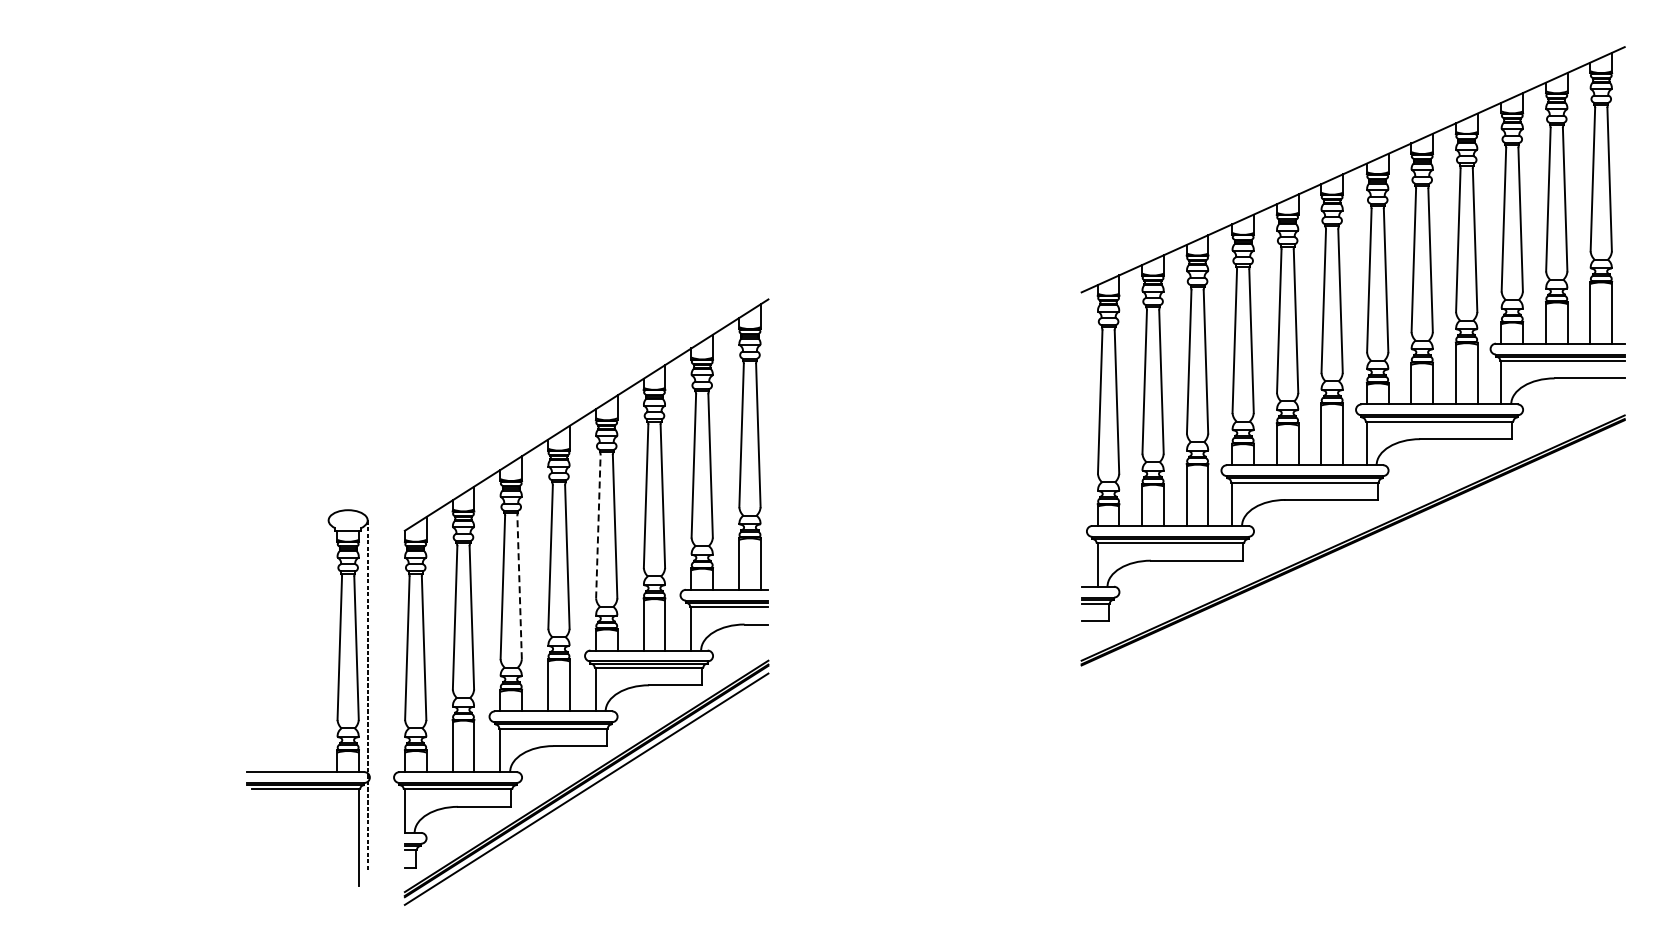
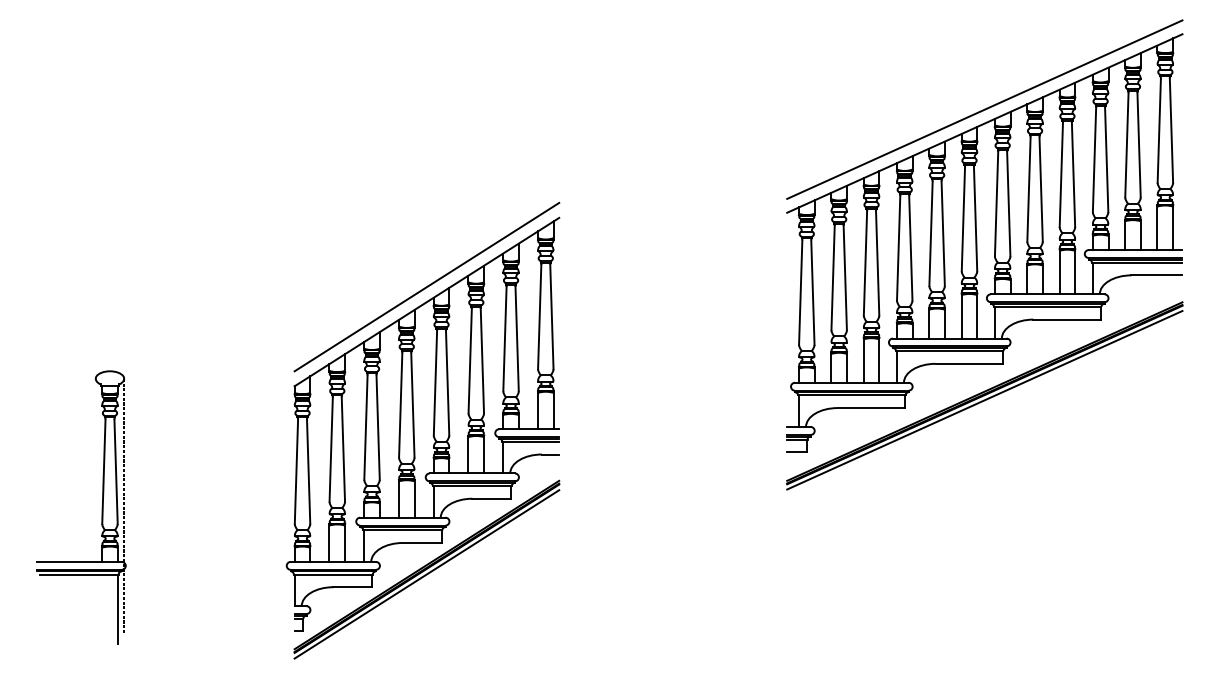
line: (1352, 150) -> (984, 109), added
line: (586, 394) -> (426, 287), added
line: (598, 526) -> (435, 383), dashed -> solid
line: (1352, 549) -> (984, 399), added
line: (519, 587) -> (378, 427), dashed -> solid
part: (337, 697) -> (102, 507), moved

